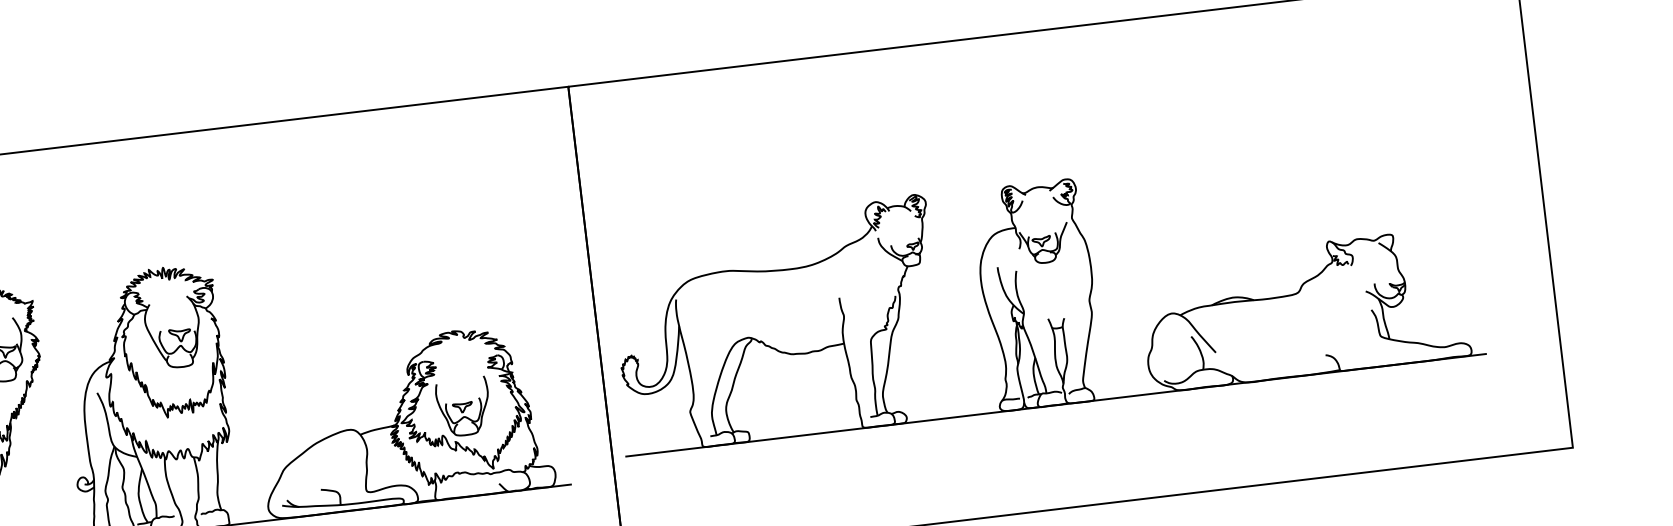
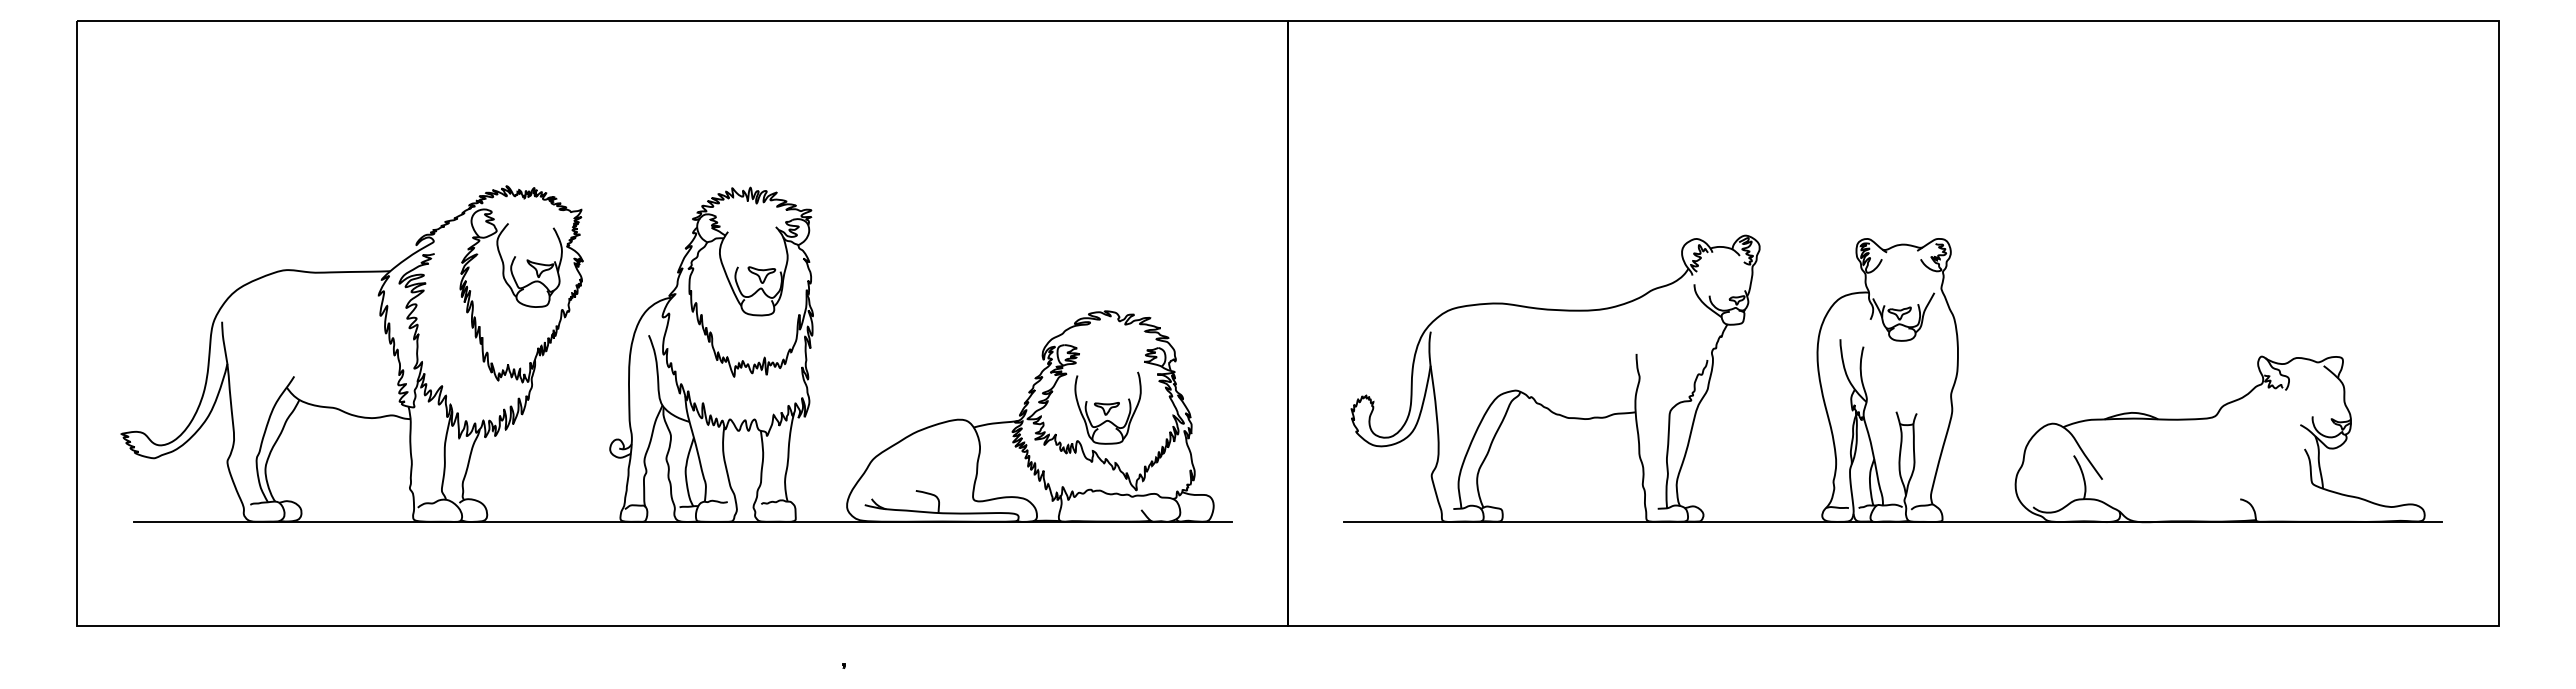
part: (1042, 293) -> (1892, 378), moved

